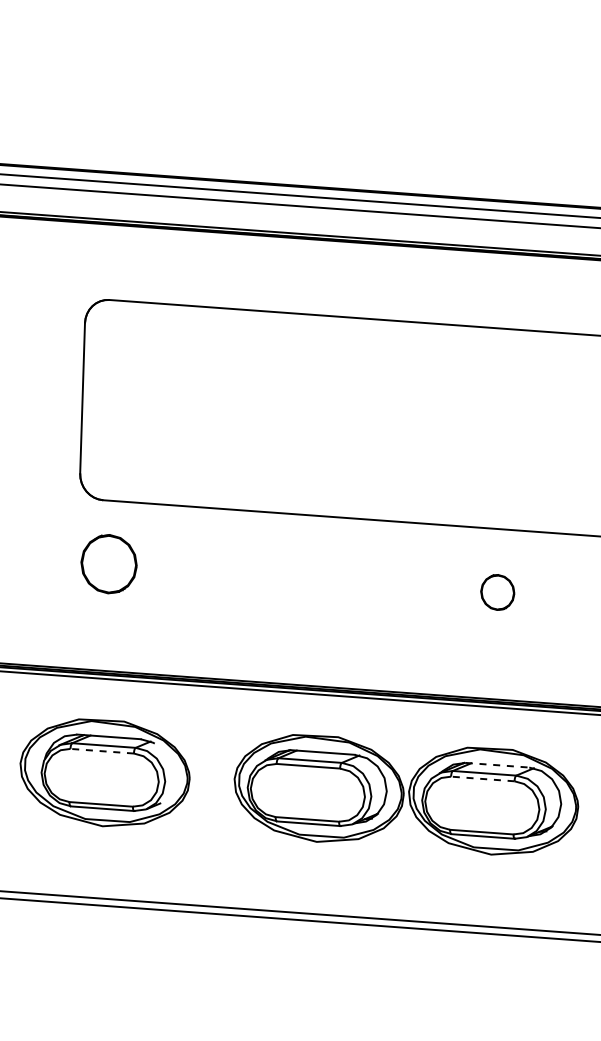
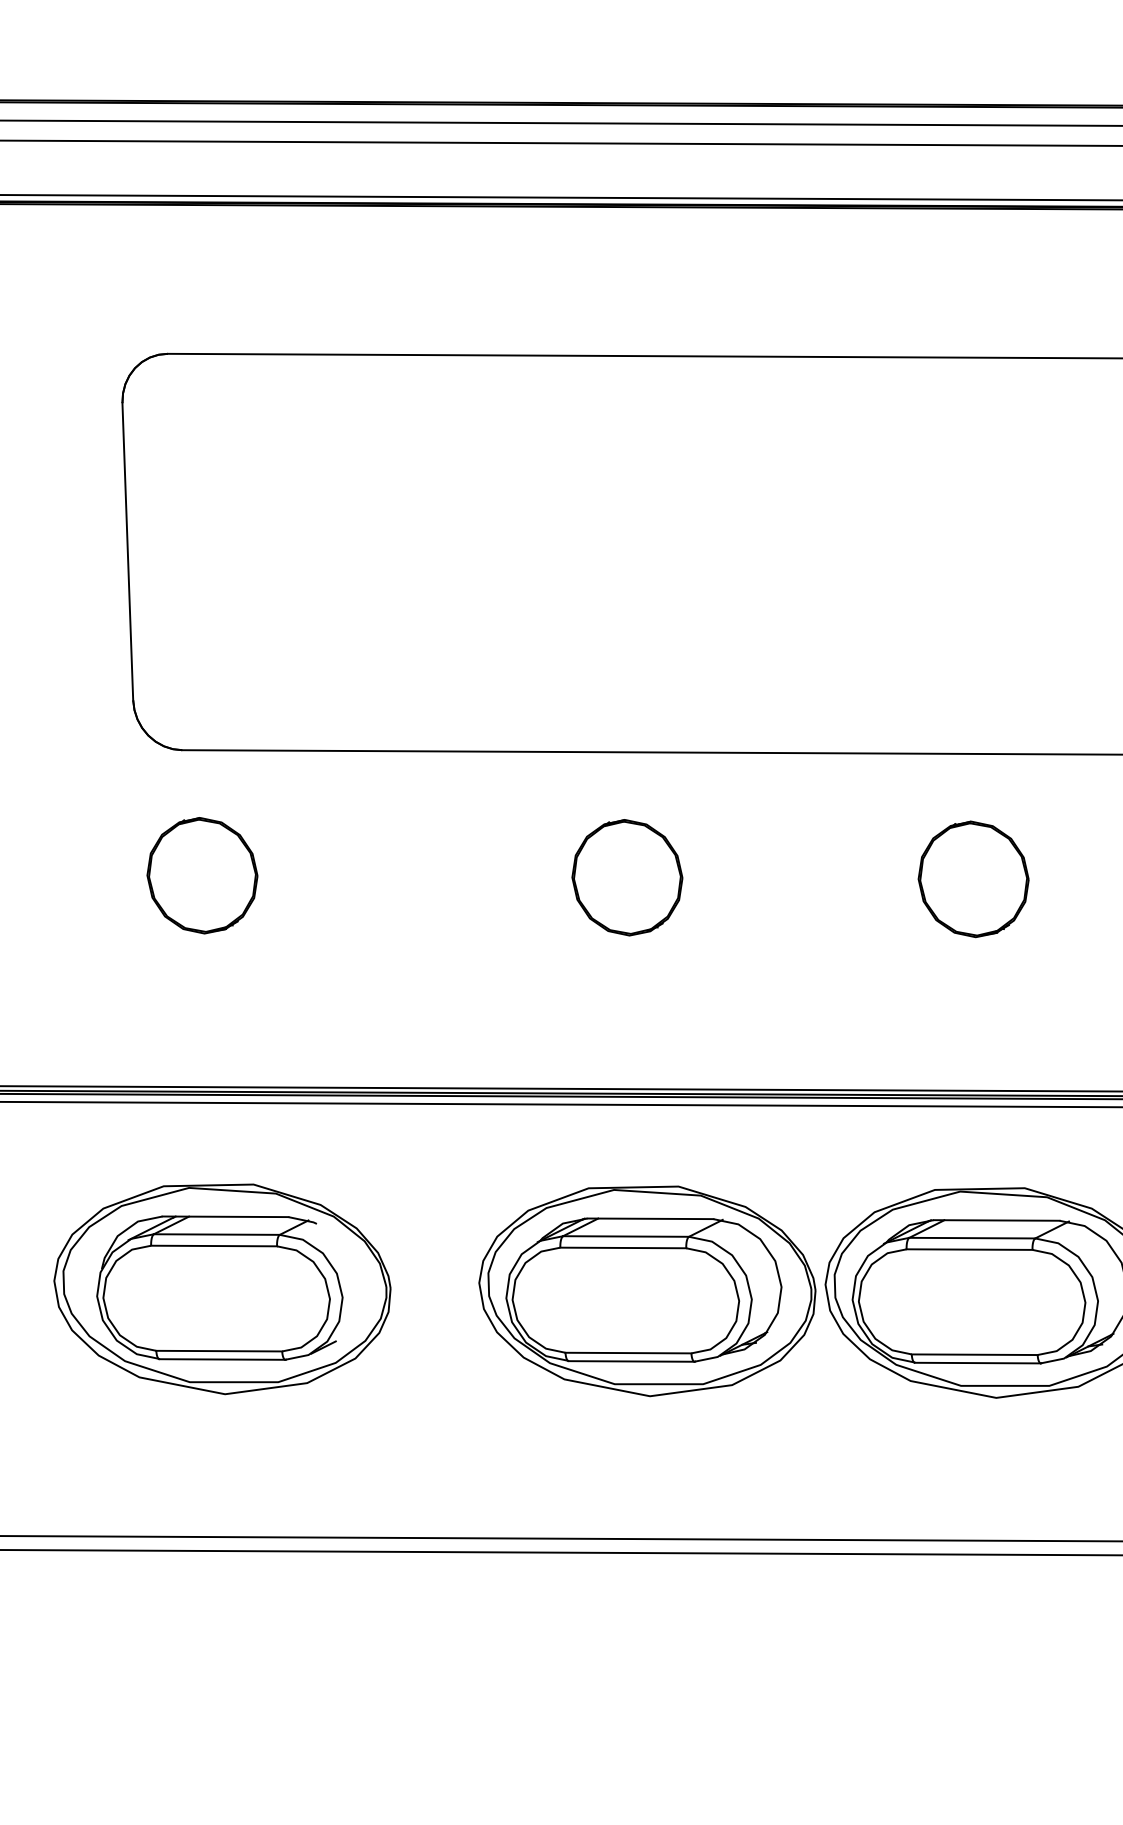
part: (322, 579) -> (626, 877), added
part: (497, 592) -> (973, 879), size x1.67
line: (102, 751) -> (214, 1246), dashed -> solid
line: (497, 765) -> (996, 1220), dashed -> solid
line: (482, 778) -> (968, 1248), dashed -> solid

